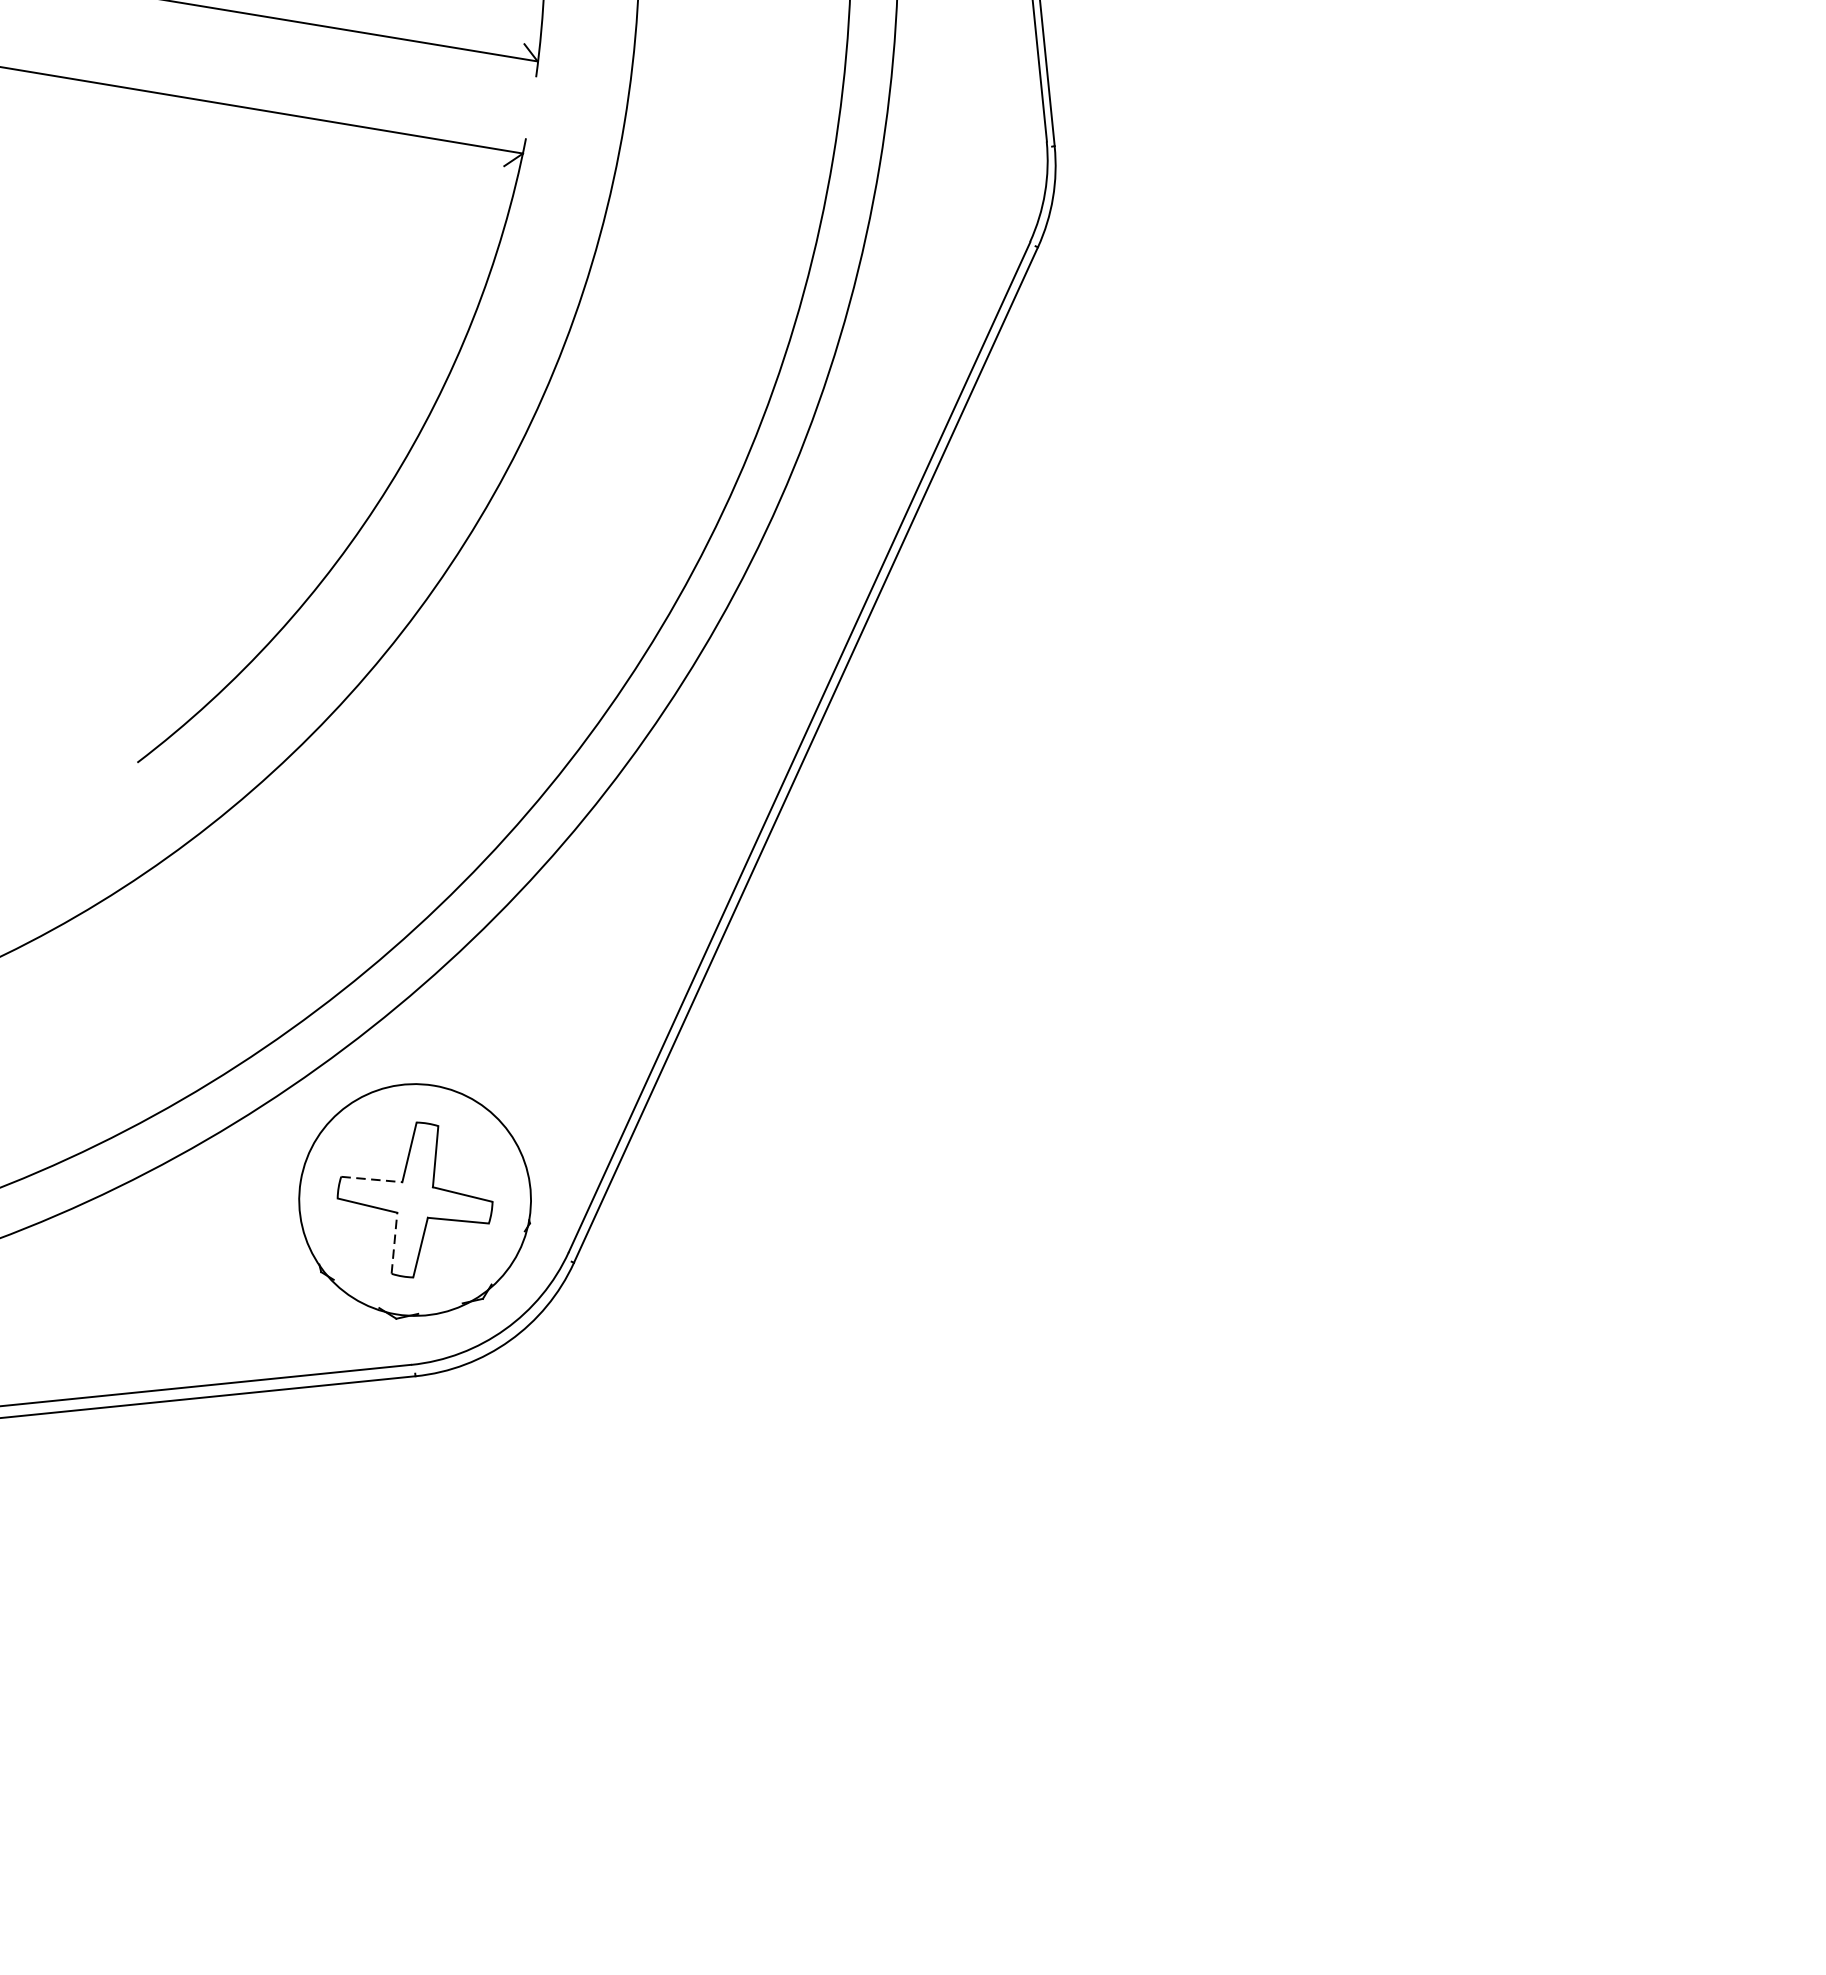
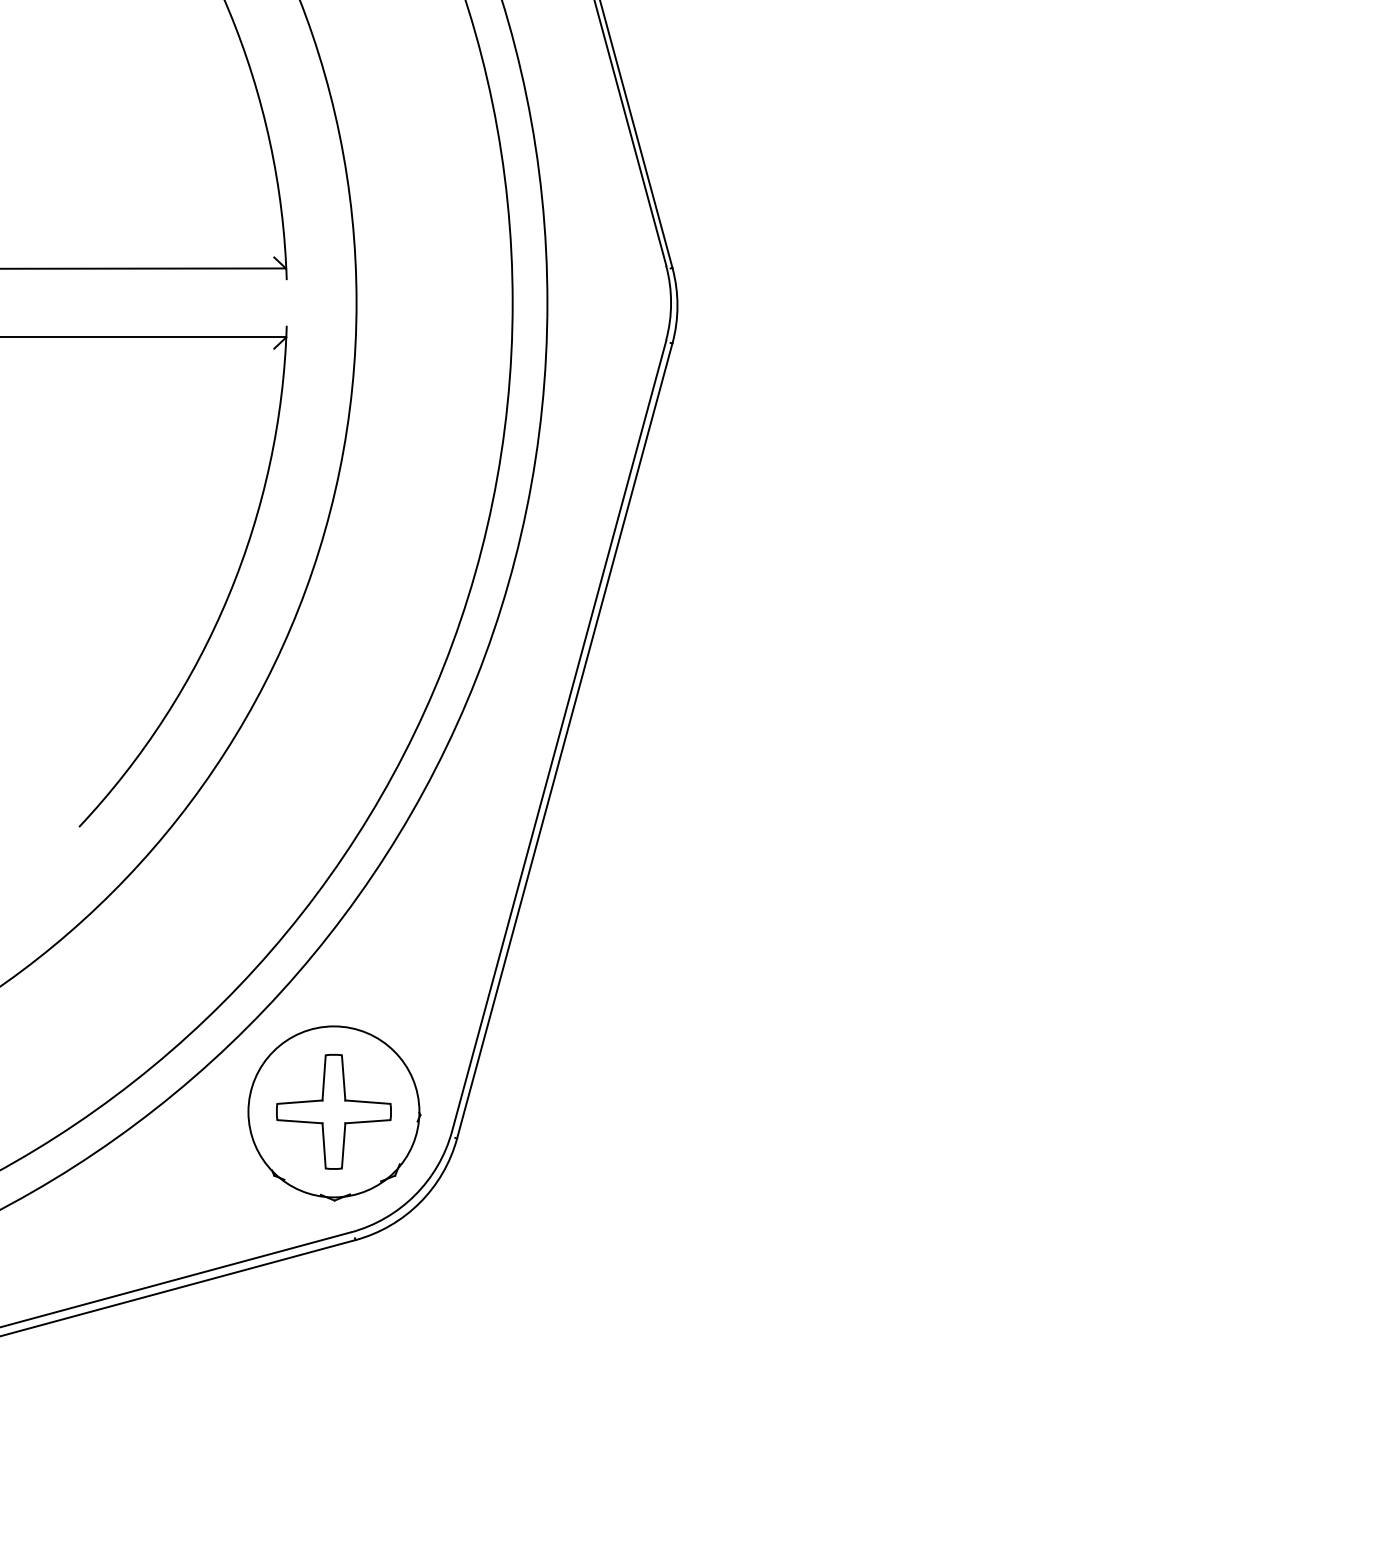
line: (372, 1180) -> (300, 1102), dashed -> solid
line: (395, 1242) -> (324, 1145), dashed -> solid

